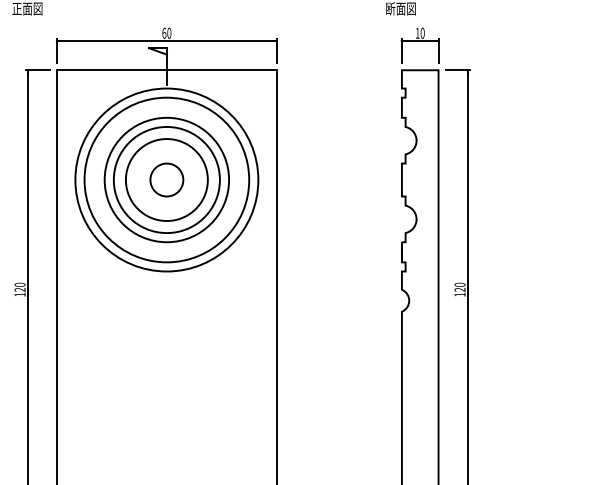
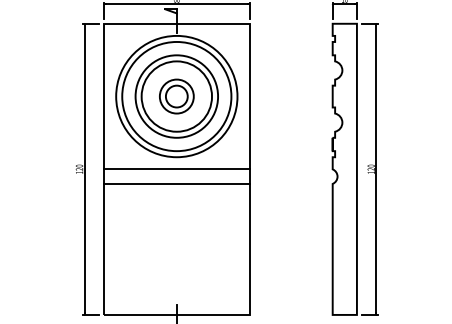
circle: (166, 179) -> (176, 96), size x0.62
line: (166, 290) -> (176, 169), added
line: (166, 311) -> (176, 183), added

